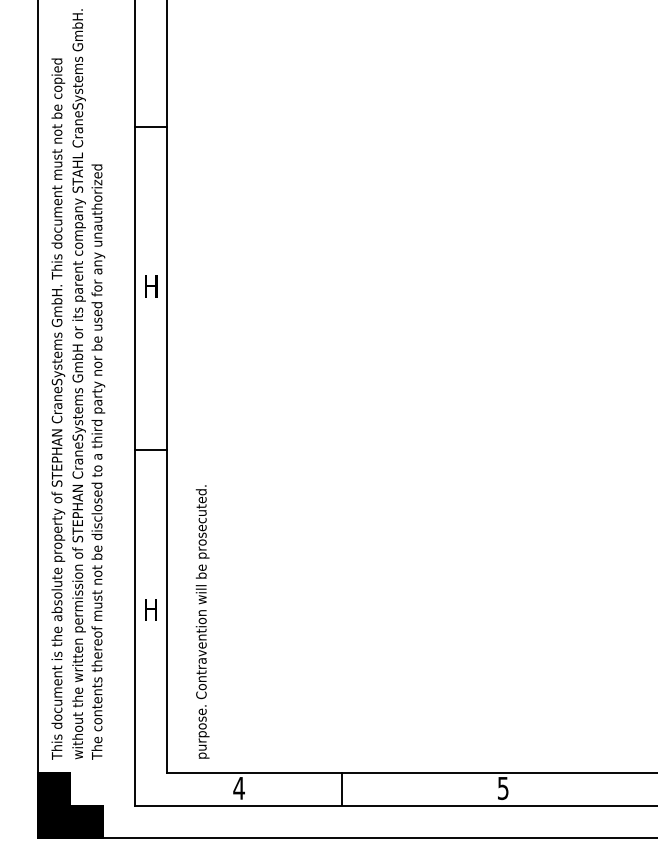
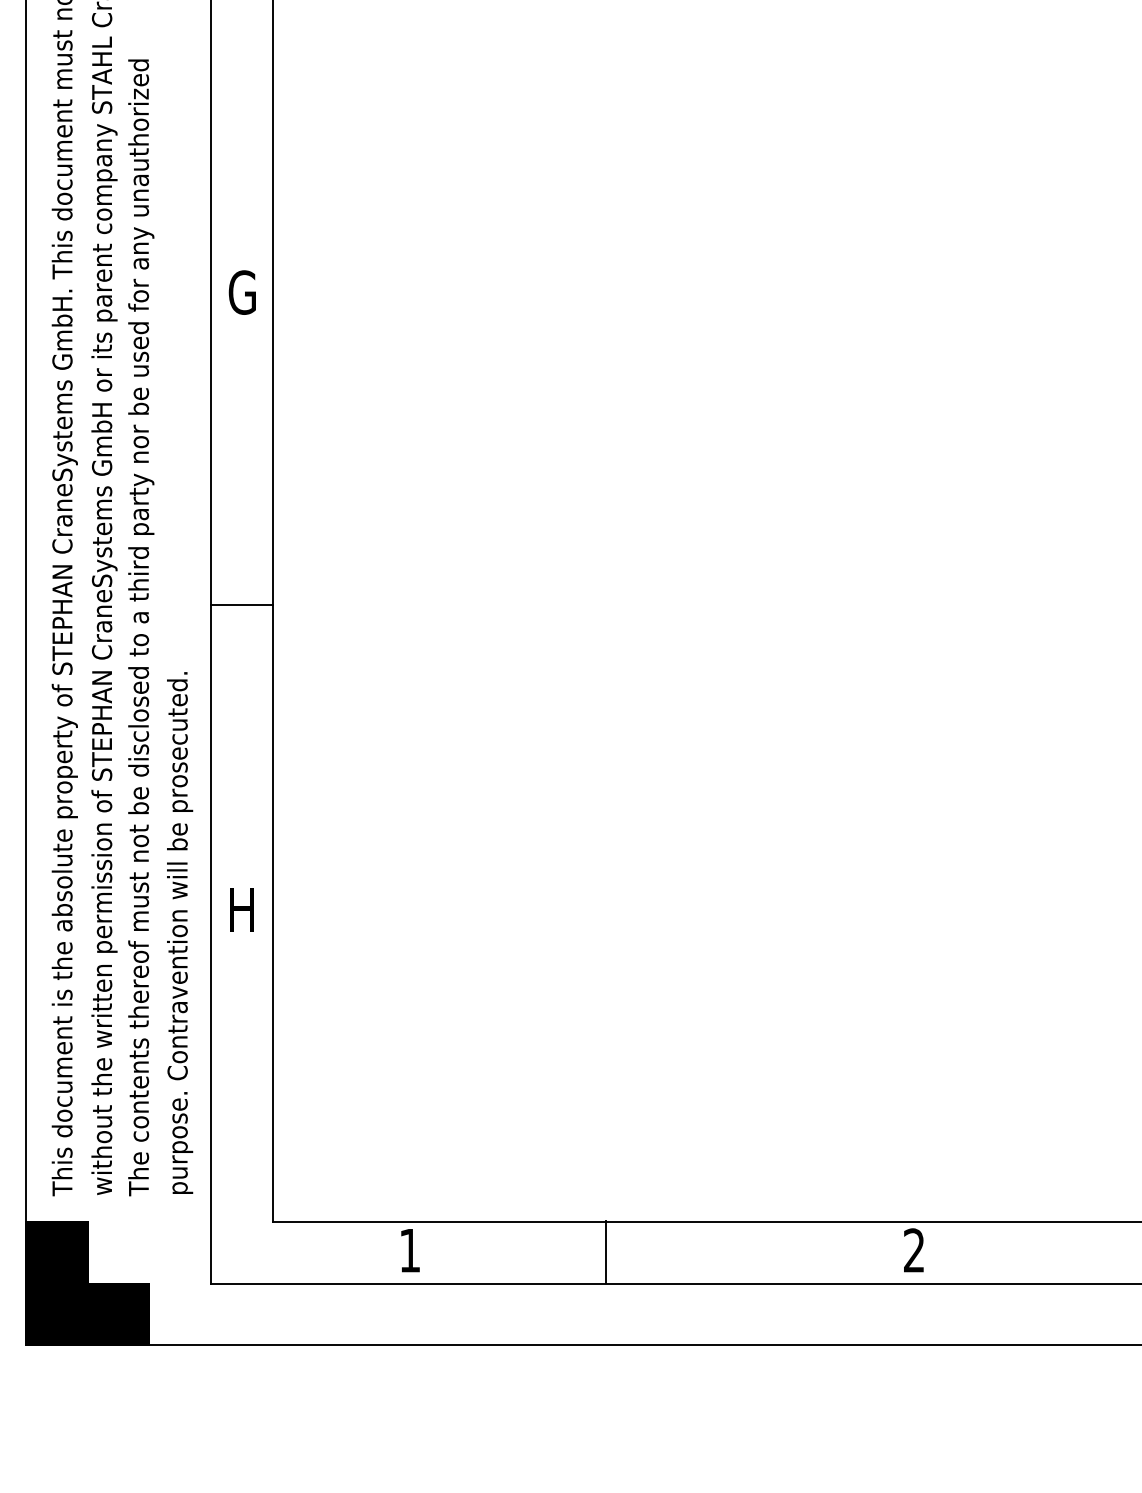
text: (151, 286) -> (242, 292), H -> G
text: (202, 621) -> (179, 932), moved
text: (238, 788) -> (408, 1250), 4 -> 1
text: (503, 788) -> (914, 1250), 5 -> 2

